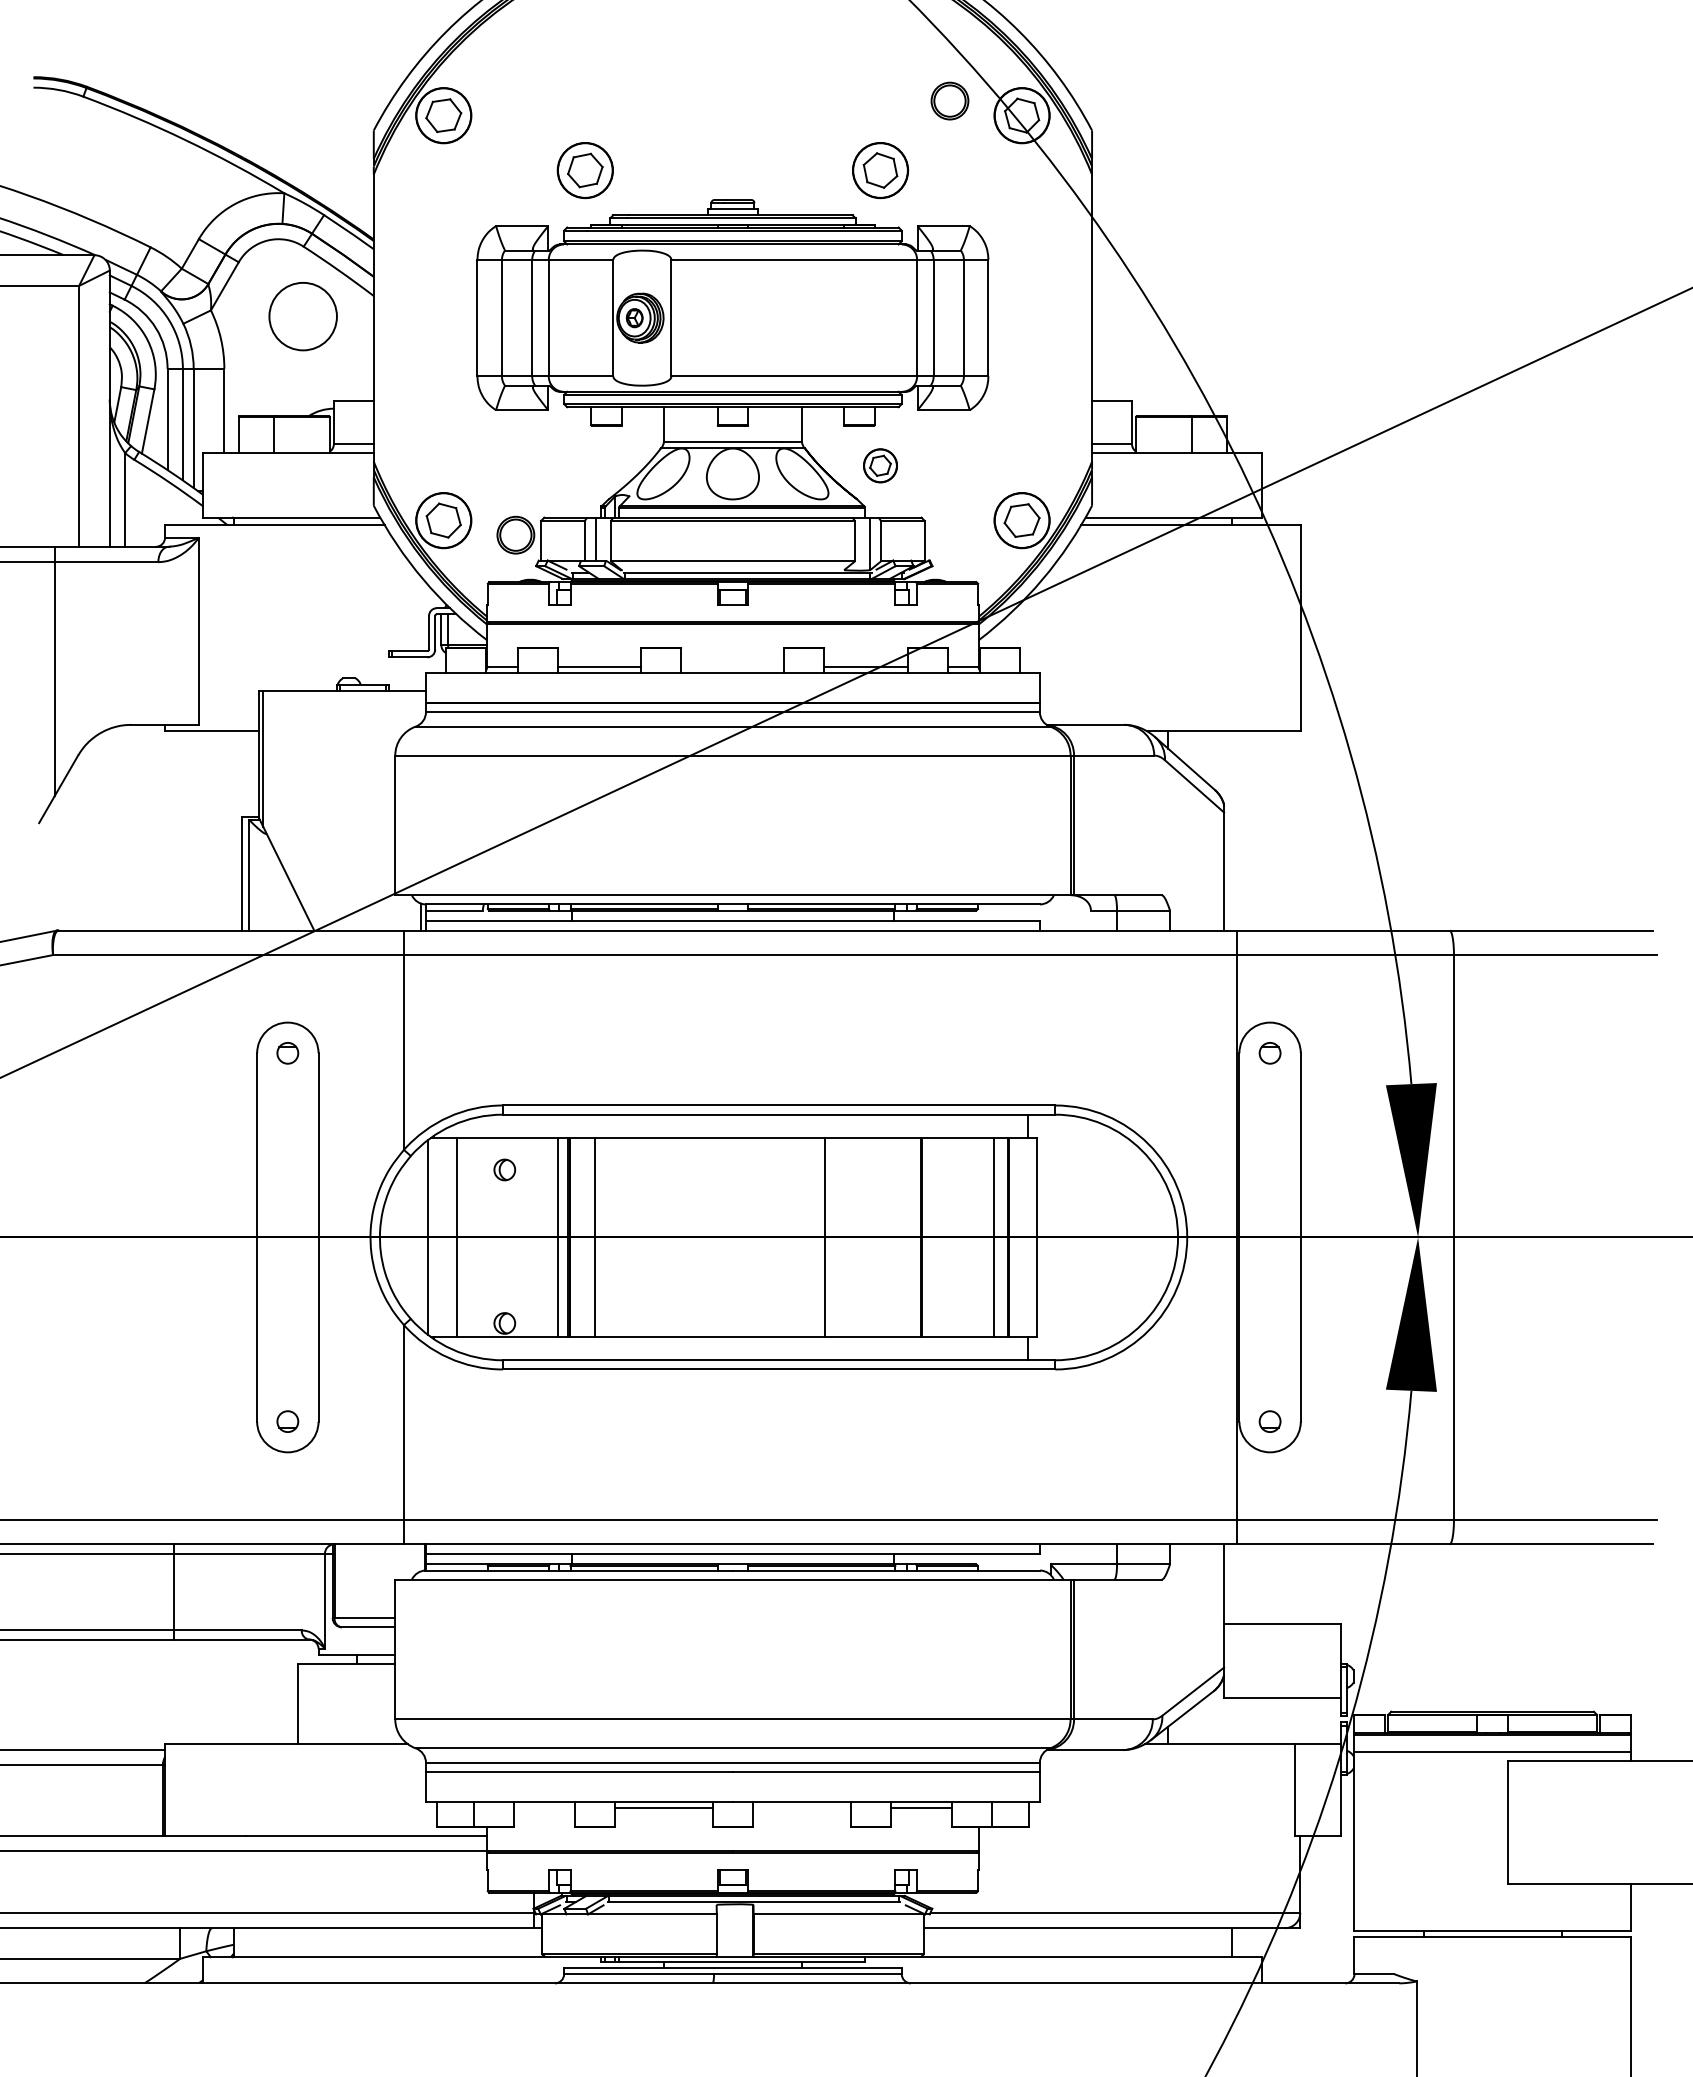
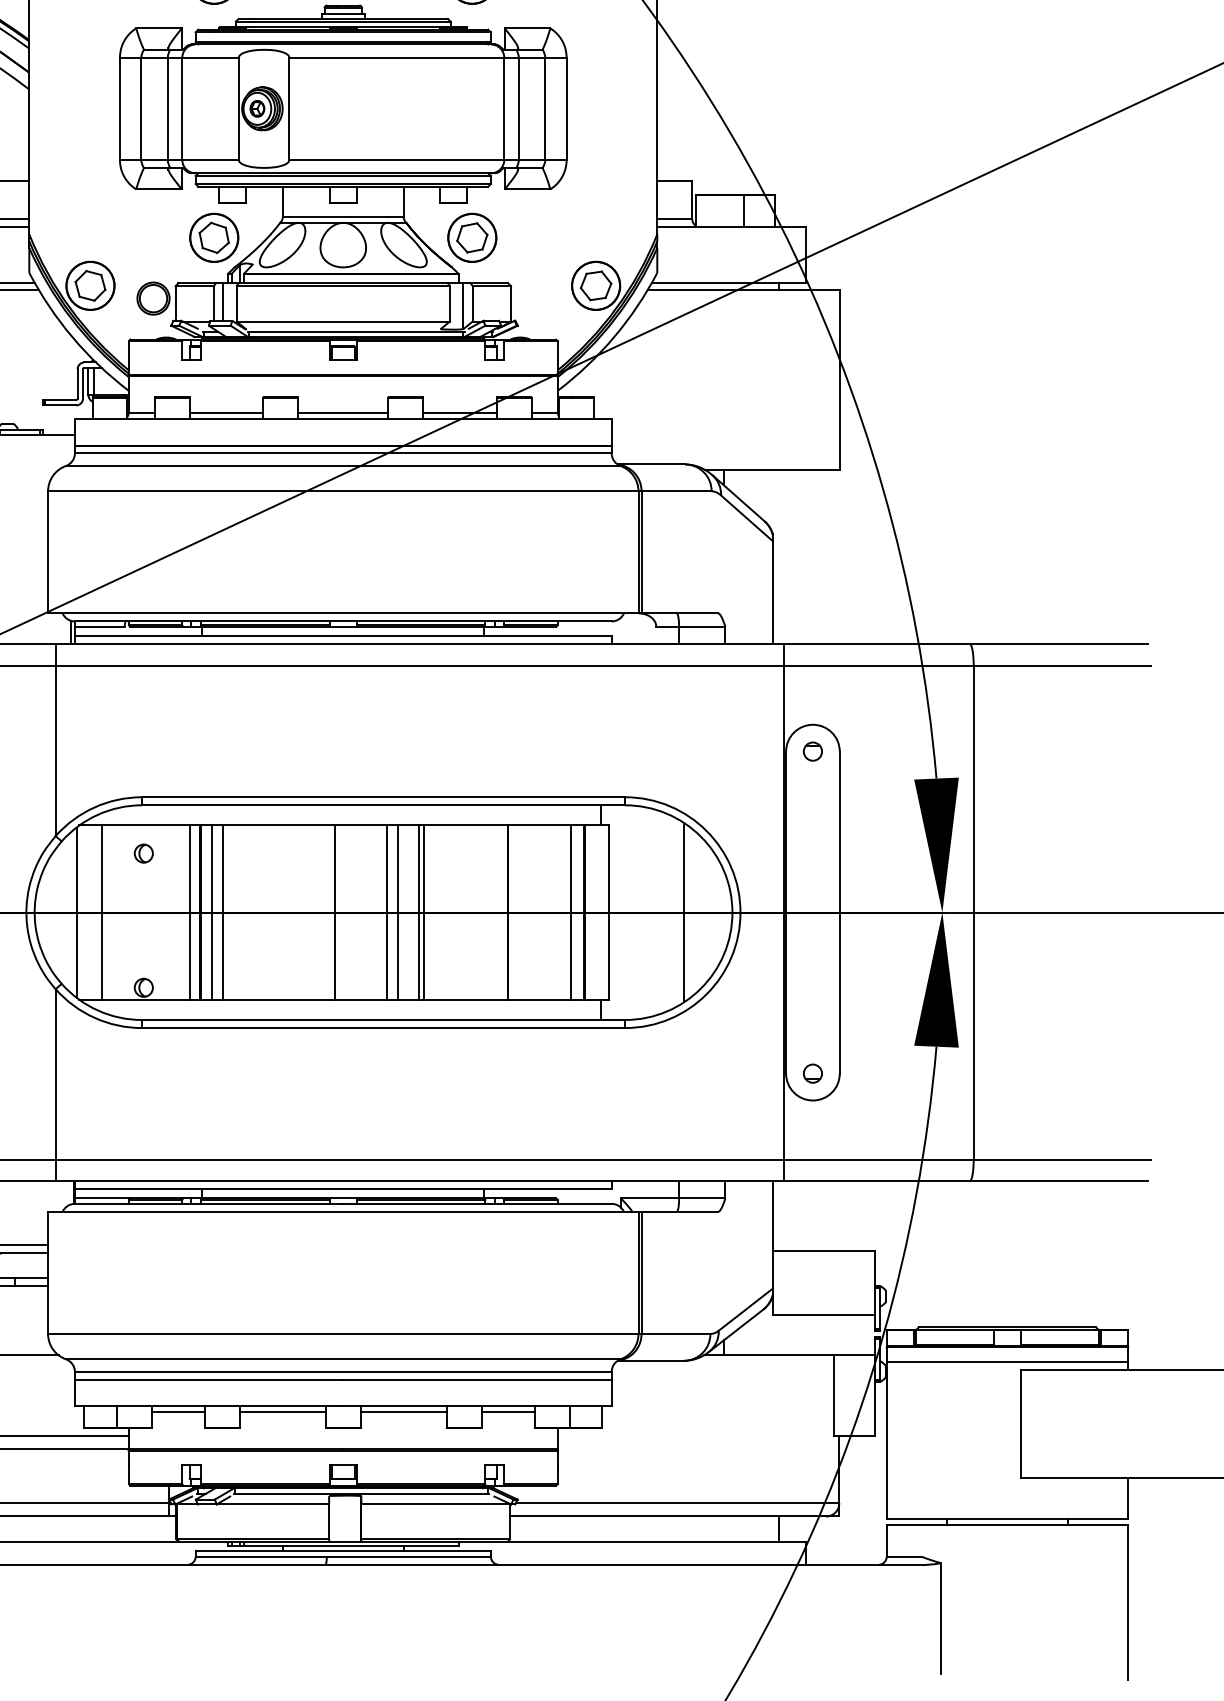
part: (584, 465) -> (213, 237), added
part: (880, 465) -> (472, 237), size x1.67
line: (732, 666) -> (342, 413), added
line: (582, 1237) -> (211, 912), added
line: (723, 1237) -> (335, 912), added
line: (782, 1237) -> (386, 912), added
line: (795, 1237) -> (397, 912), added
line: (820, 1237) -> (419, 912), added
line: (1122, 1237) -> (683, 912), added
line: (543, 1808) -> (177, 1411), added
line: (801, 1808) -> (403, 1411), added

